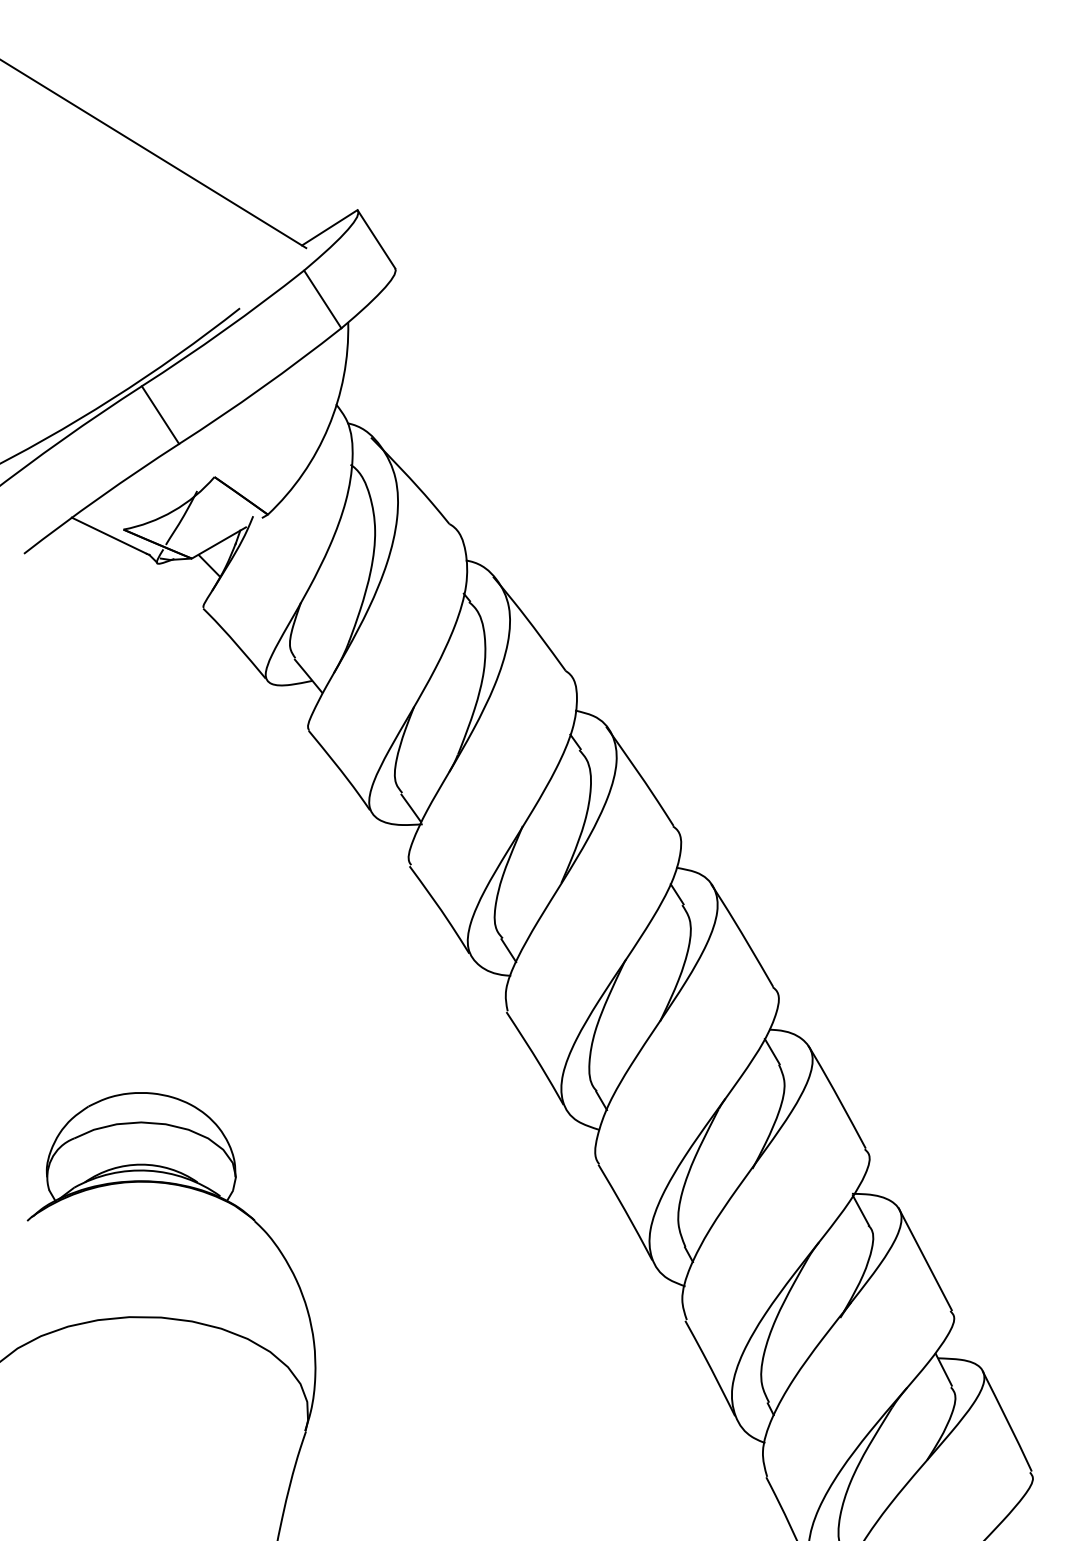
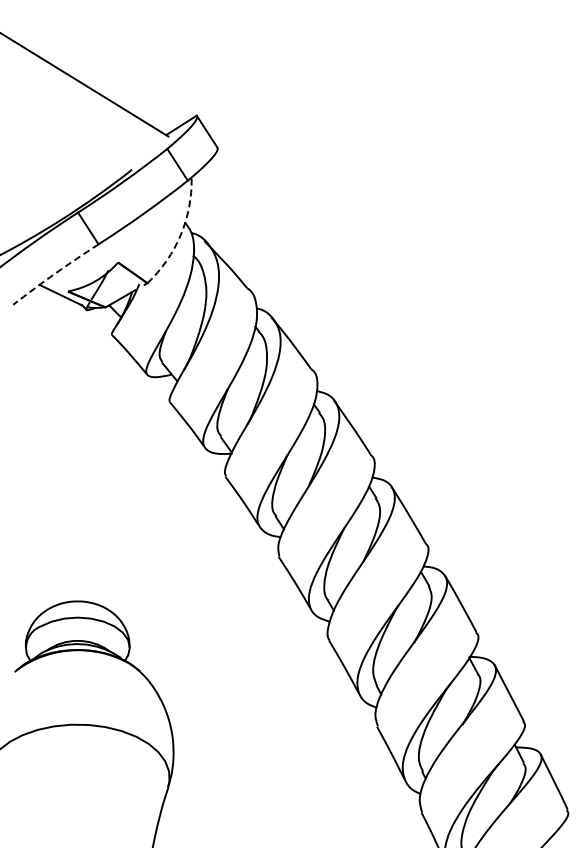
arc: (328, 427) -> (180, 235), solid -> dashed
arc: (100, 496) -> (55, 273), solid -> dashed

